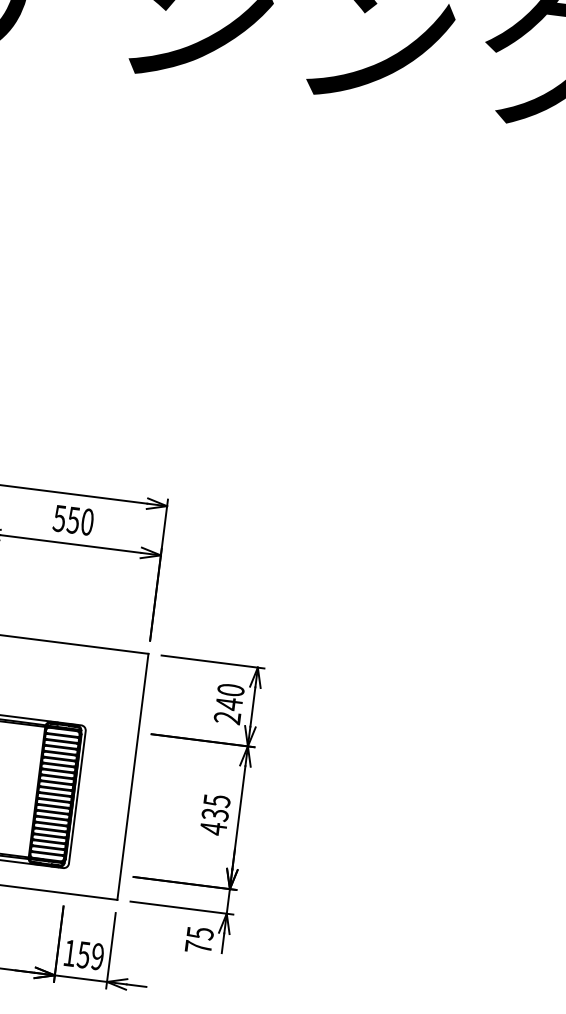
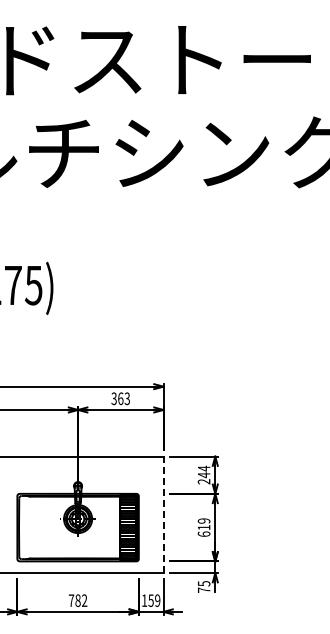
text: (73, 519) -> (120, 398), 550 -> 363
text: (229, 689) -> (203, 468), 240 -> 244
line: (132, 776) -> (163, 514), solid -> dashed
text: (213, 814) -> (203, 527), 435 -> 619

